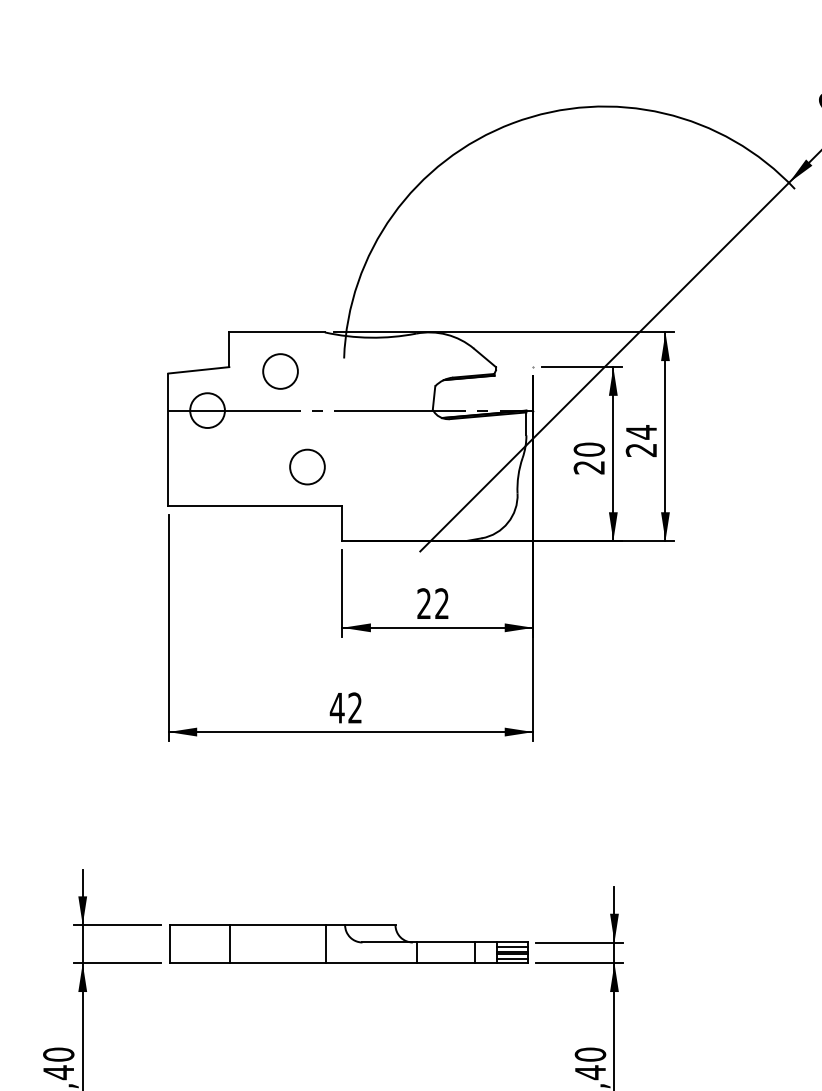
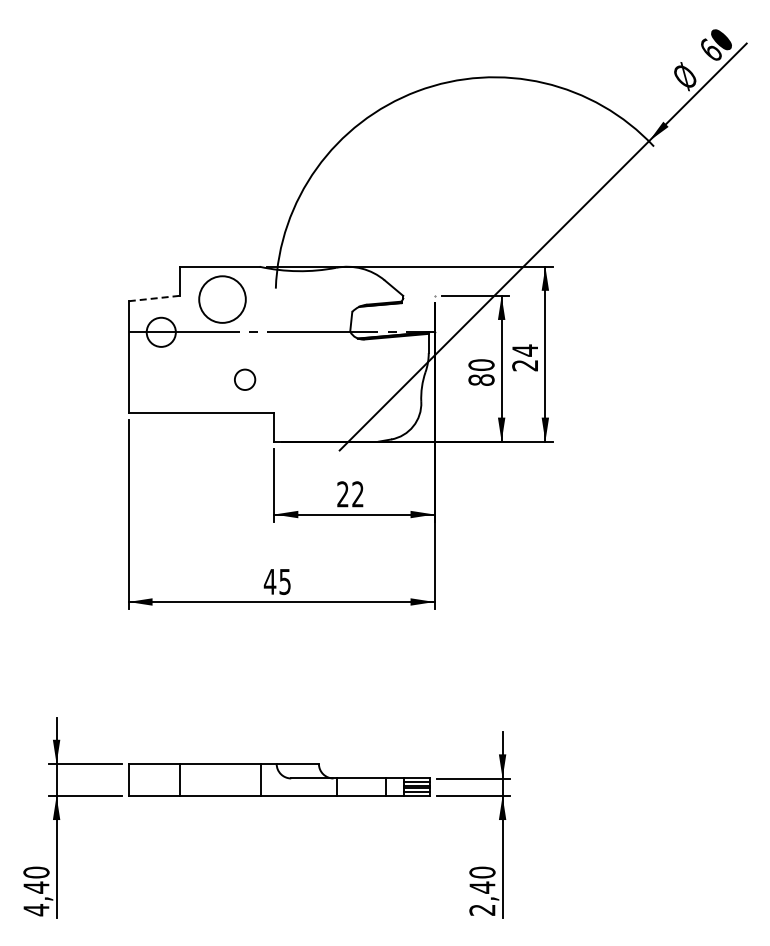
line: (199, 370) -> (154, 298), solid -> dashed
circle: (280, 371) -> (222, 299), size x1.6
circle: (306, 466) -> (244, 379), size x0.7
text: (589, 466) -> (481, 379), 20 -> 80
text: (354, 707) -> (284, 581), 42 -> 45

